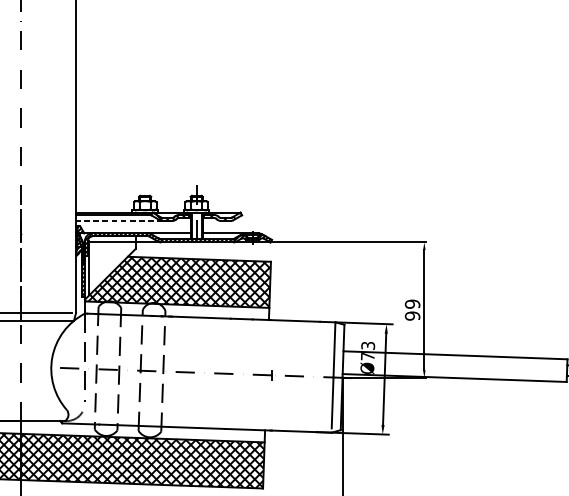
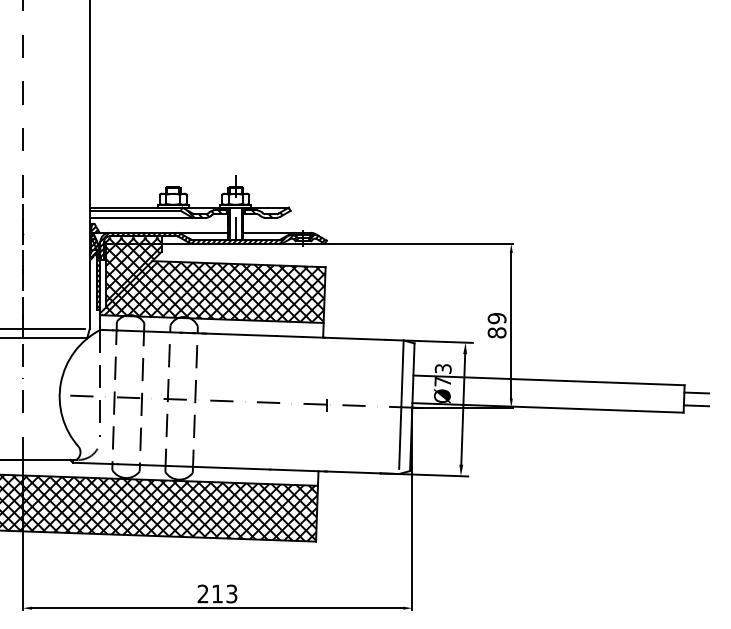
line: (118, 220) -> (141, 217), dashed -> solid
hatch: (112, 266) -> (133, 272), added
text: (412, 315) -> (496, 332), 99 -> 89

